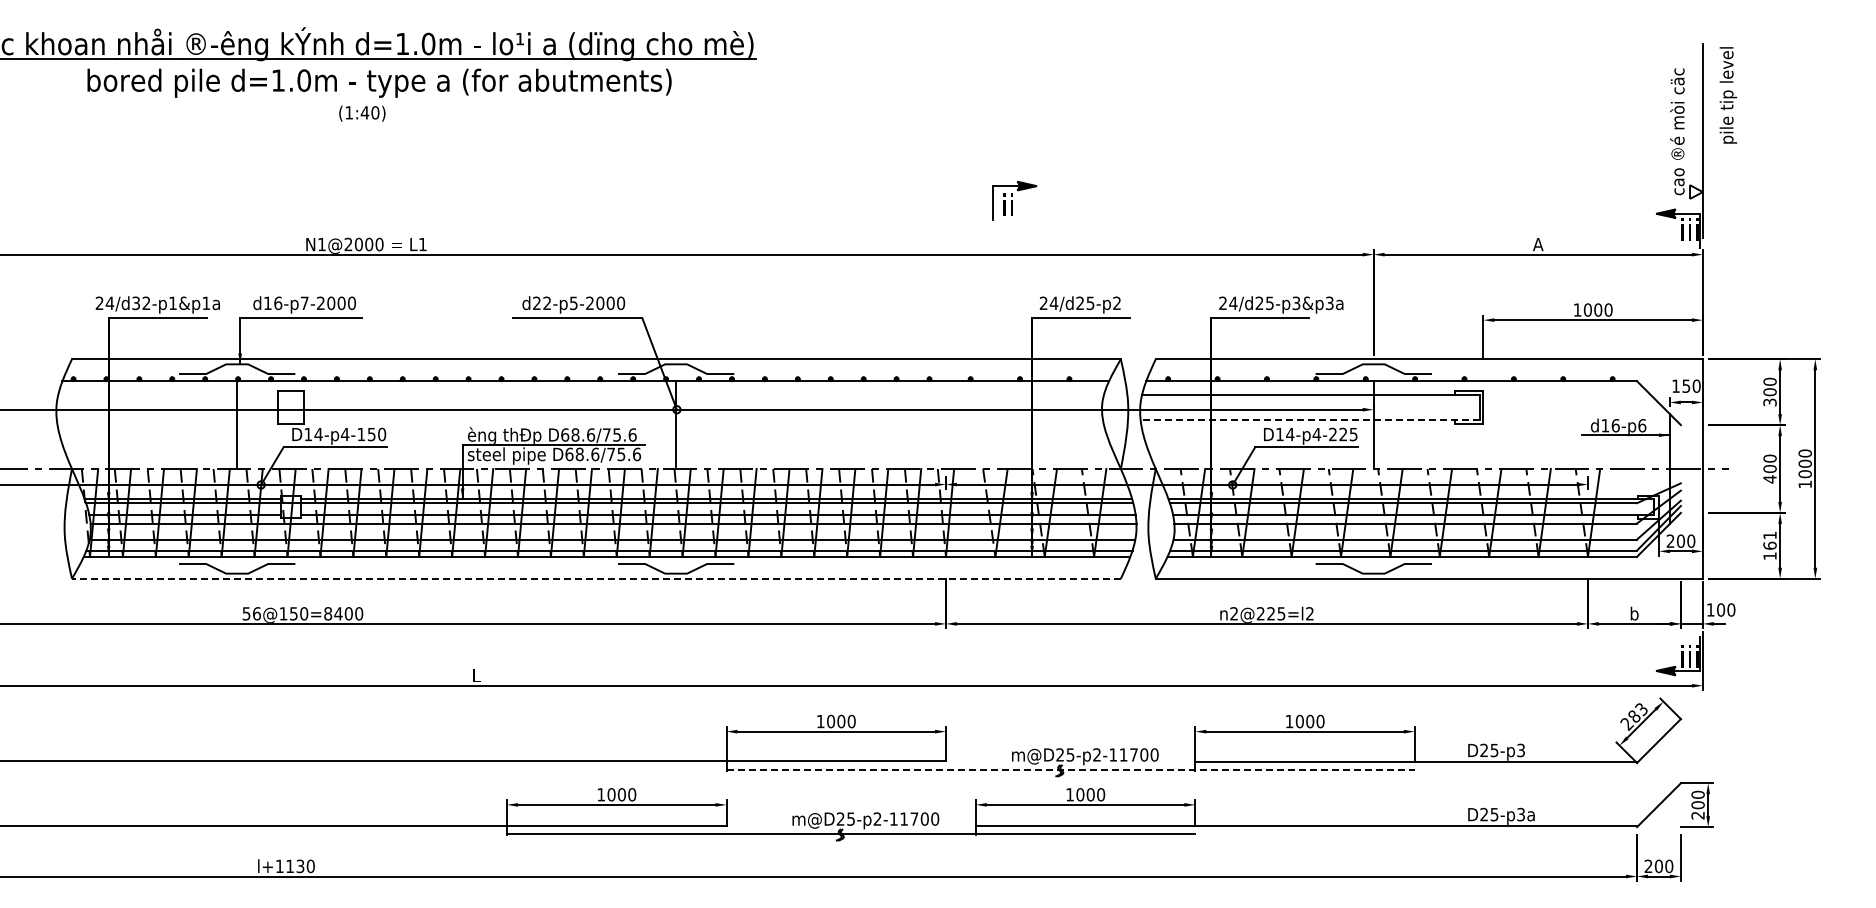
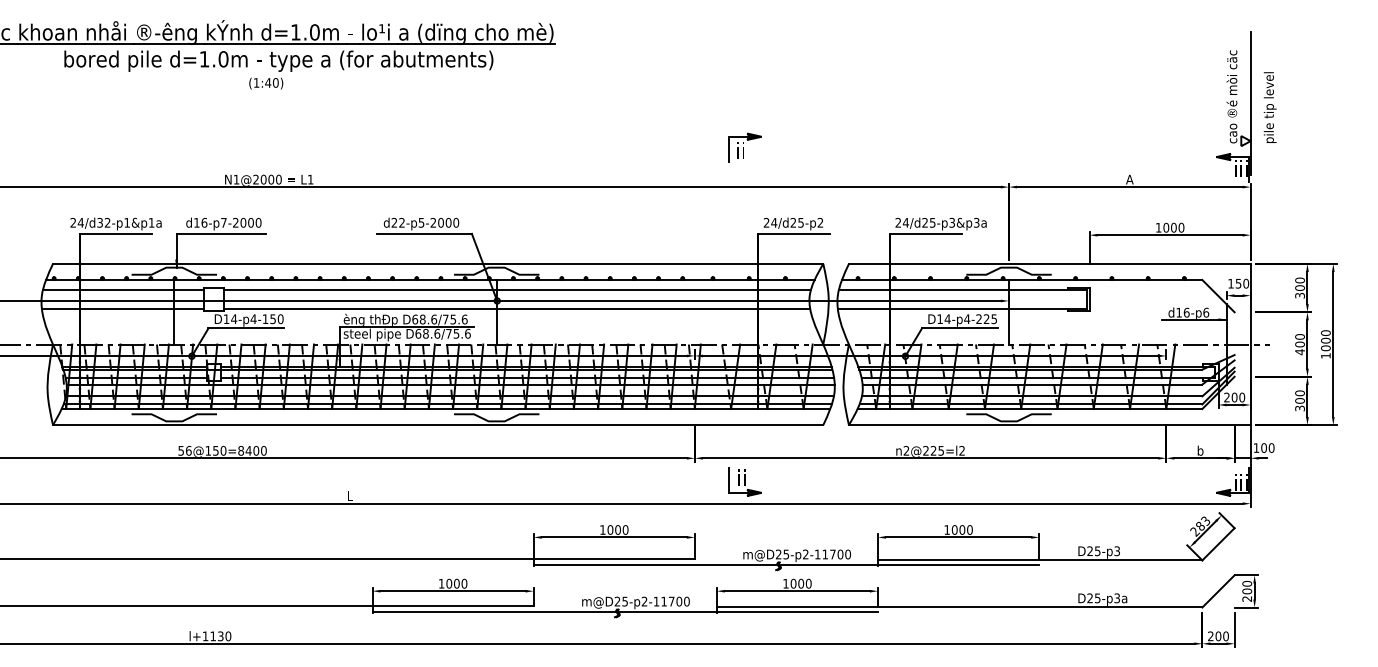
text: (1728, 95) -> (1270, 107), moved
line: (167, 395) -> (123, 290), added
line: (703, 395) -> (516, 290), added
line: (166, 420) -> (122, 308), added
line: (703, 420) -> (516, 308), added
line: (1310, 420) -> (962, 308), dashed -> solid
text: (1769, 545) -> (1299, 400), 161 -> 300
line: (595, 578) -> (437, 424), dashed -> solid
part: (1014, 656) -> (745, 482), added
line: (1071, 769) -> (787, 565), dashed -> solid

